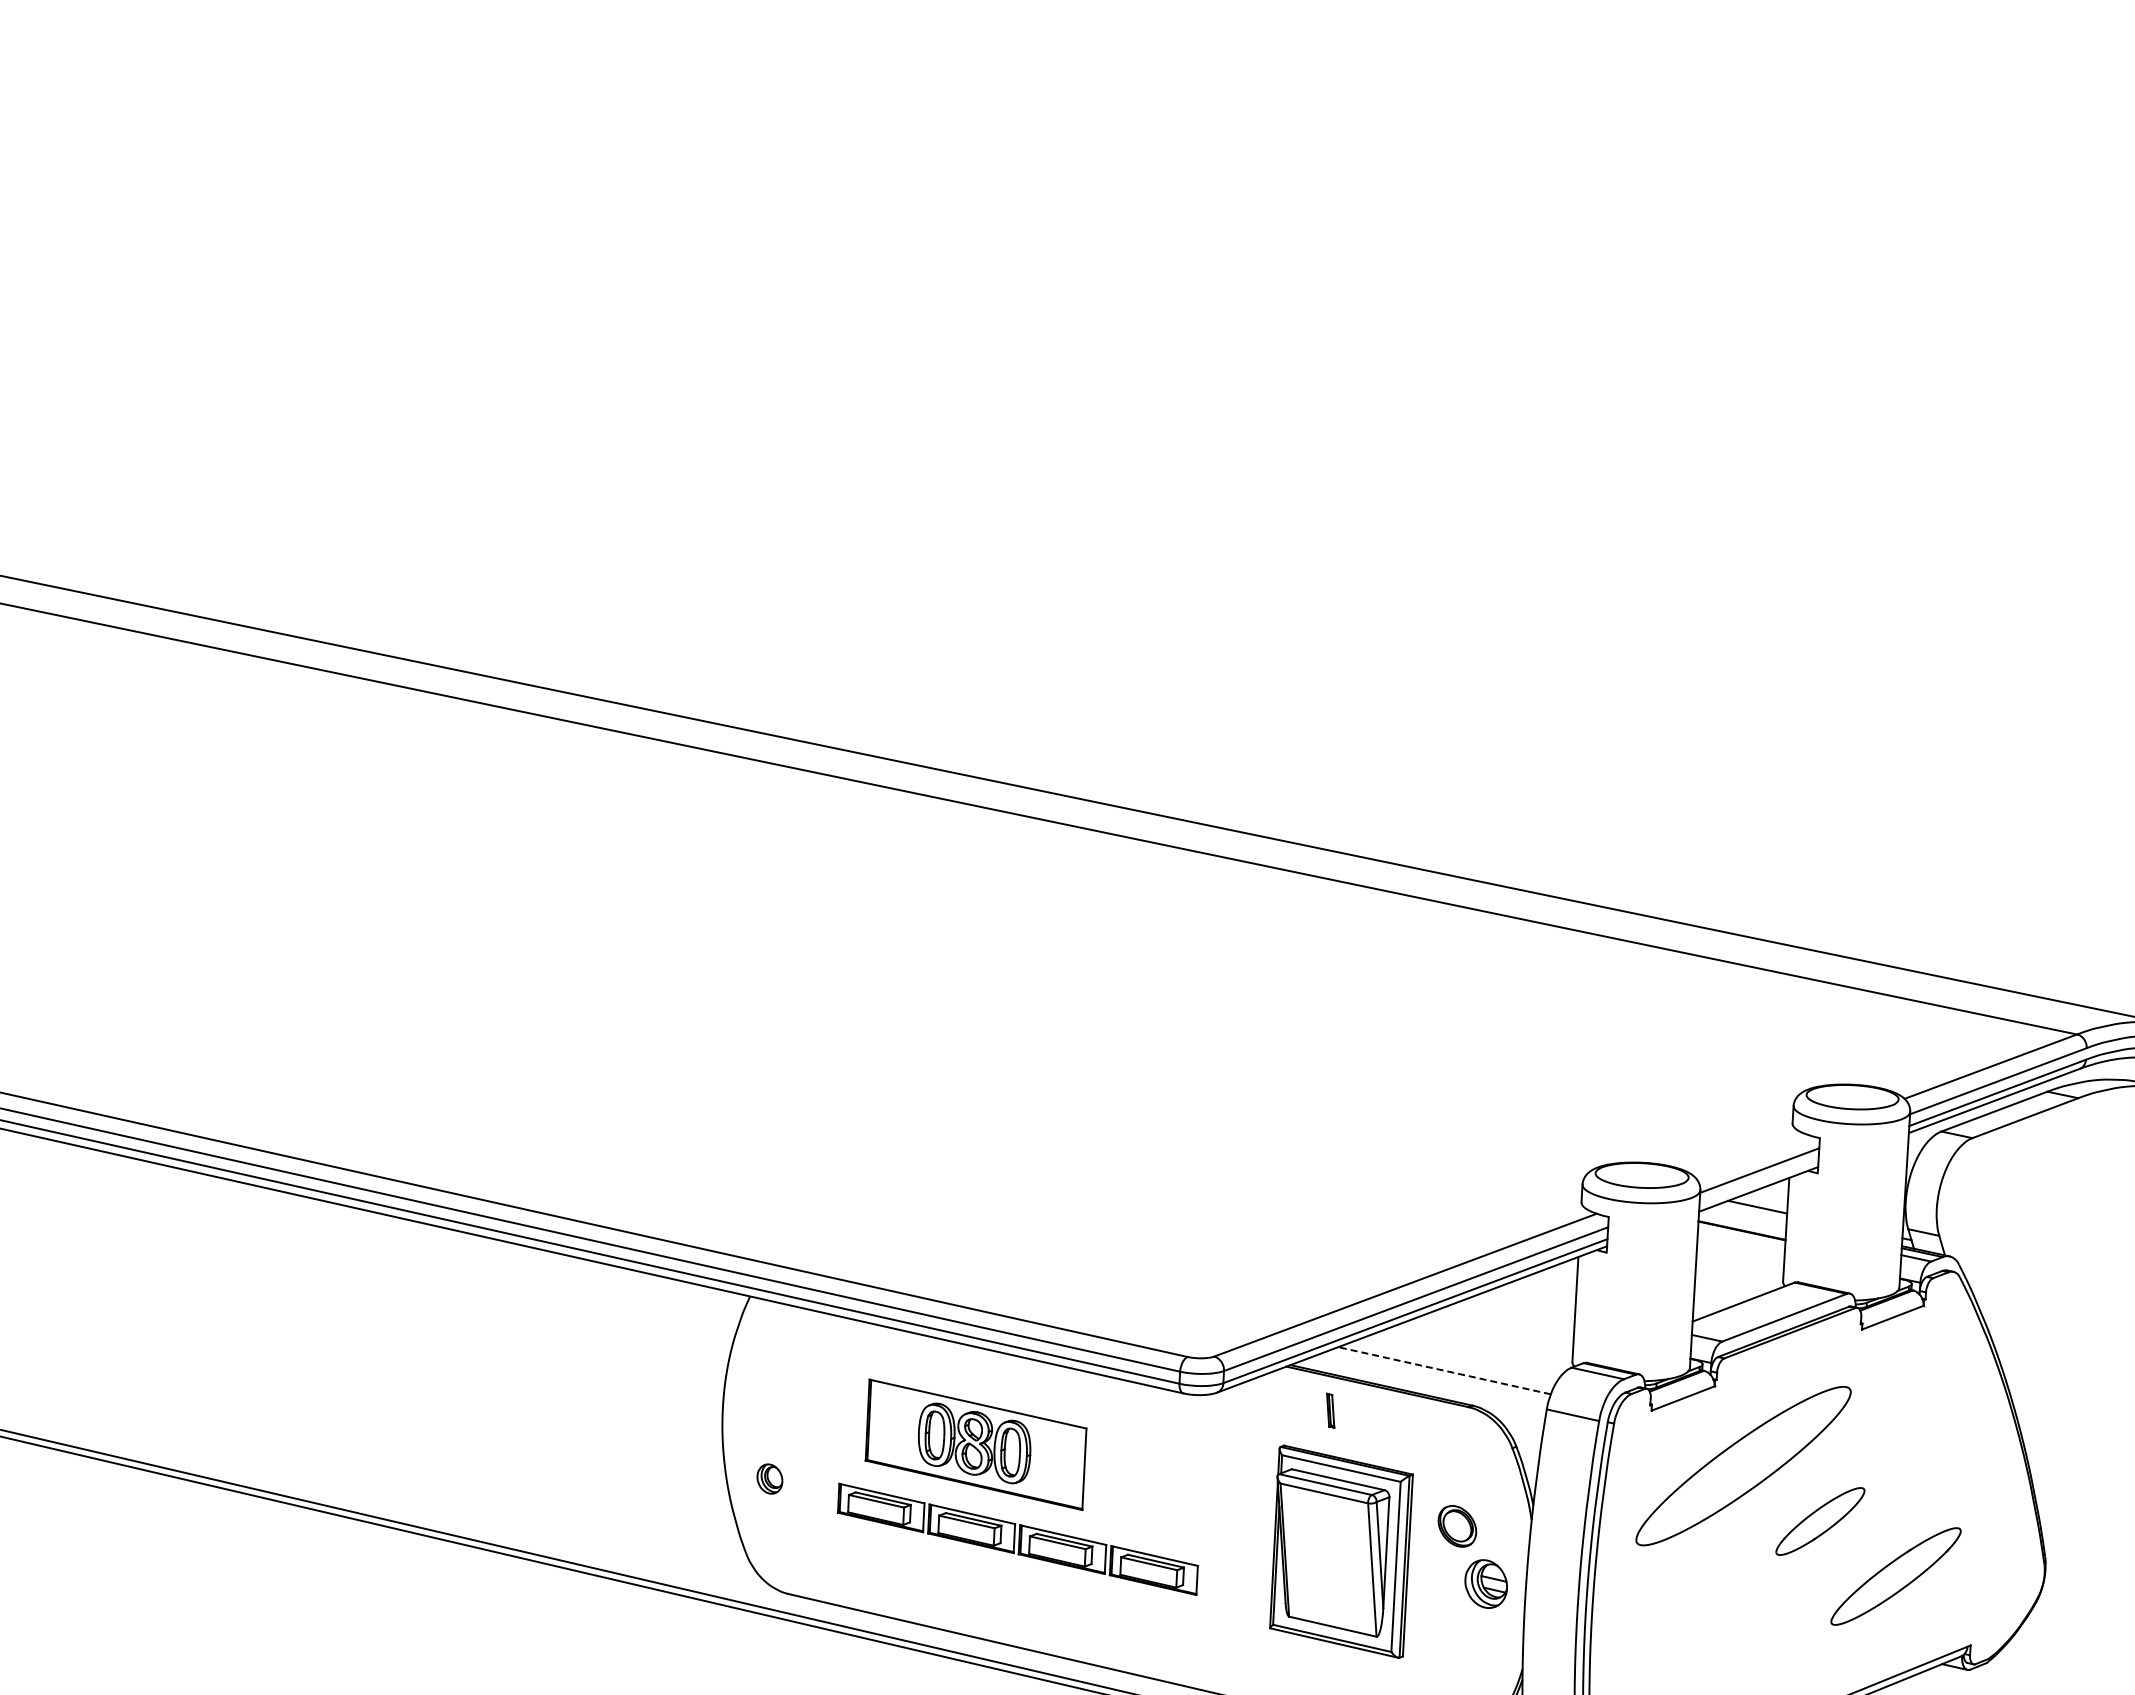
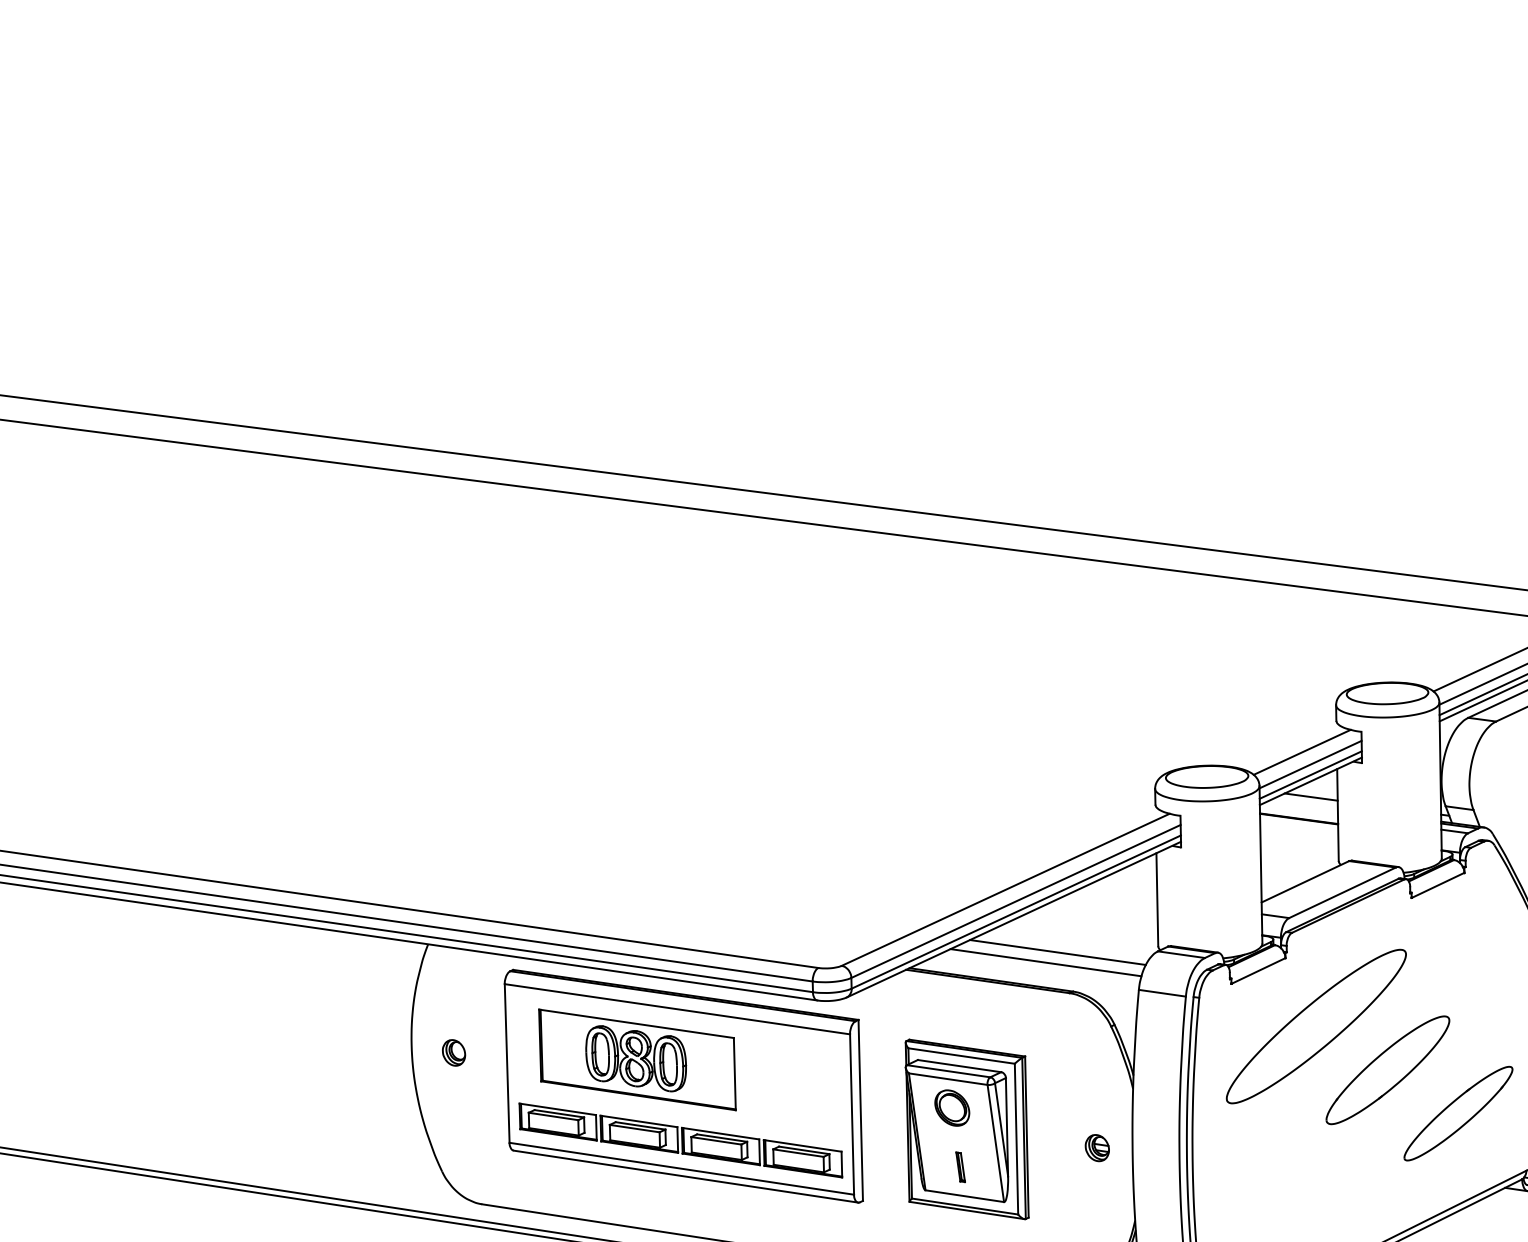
line: (1750, 1155) -> (1301, 751), added
line: (1758, 1182) -> (1310, 775), added
line: (1458, 1359) -> (1057, 951), added
line: (1444, 1370) -> (1045, 962), dashed -> solid
part: (1330, 1410) -> (960, 1167), moved
part: (769, 1478) -> (453, 1052), moved
part: (1026, 1478) -> (684, 1086), added
part: (1820, 1521) -> (1388, 1070), size x1.67
part: (1457, 1526) -> (952, 1108), moved
part: (1486, 1583) -> (1097, 1147), size x0.62

